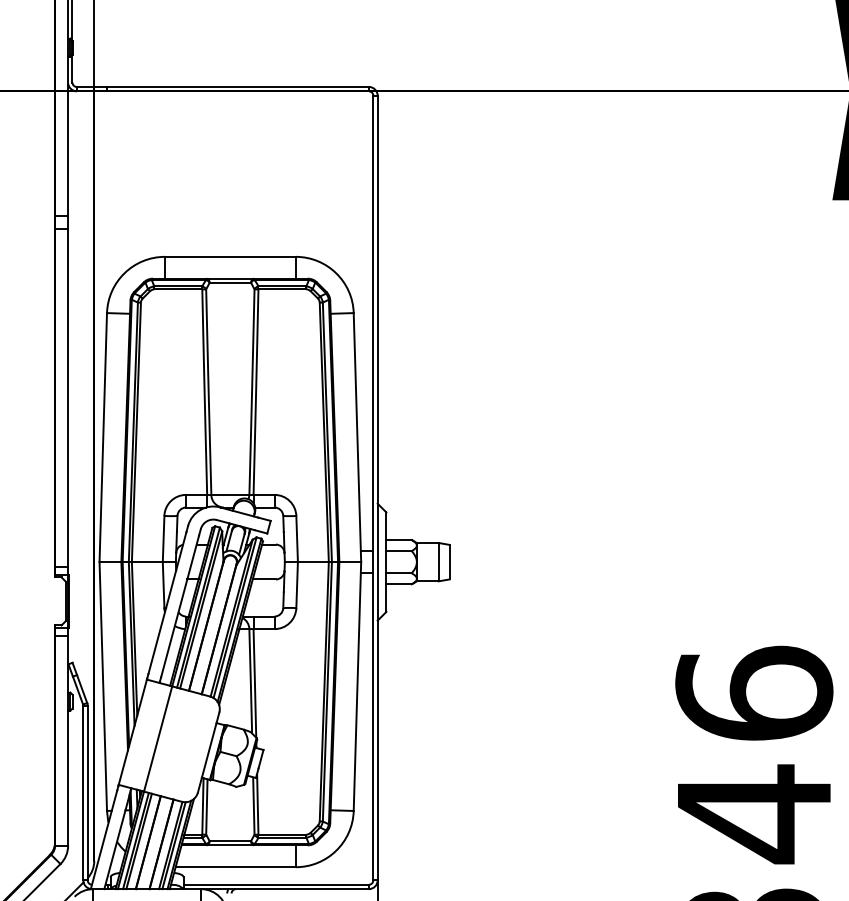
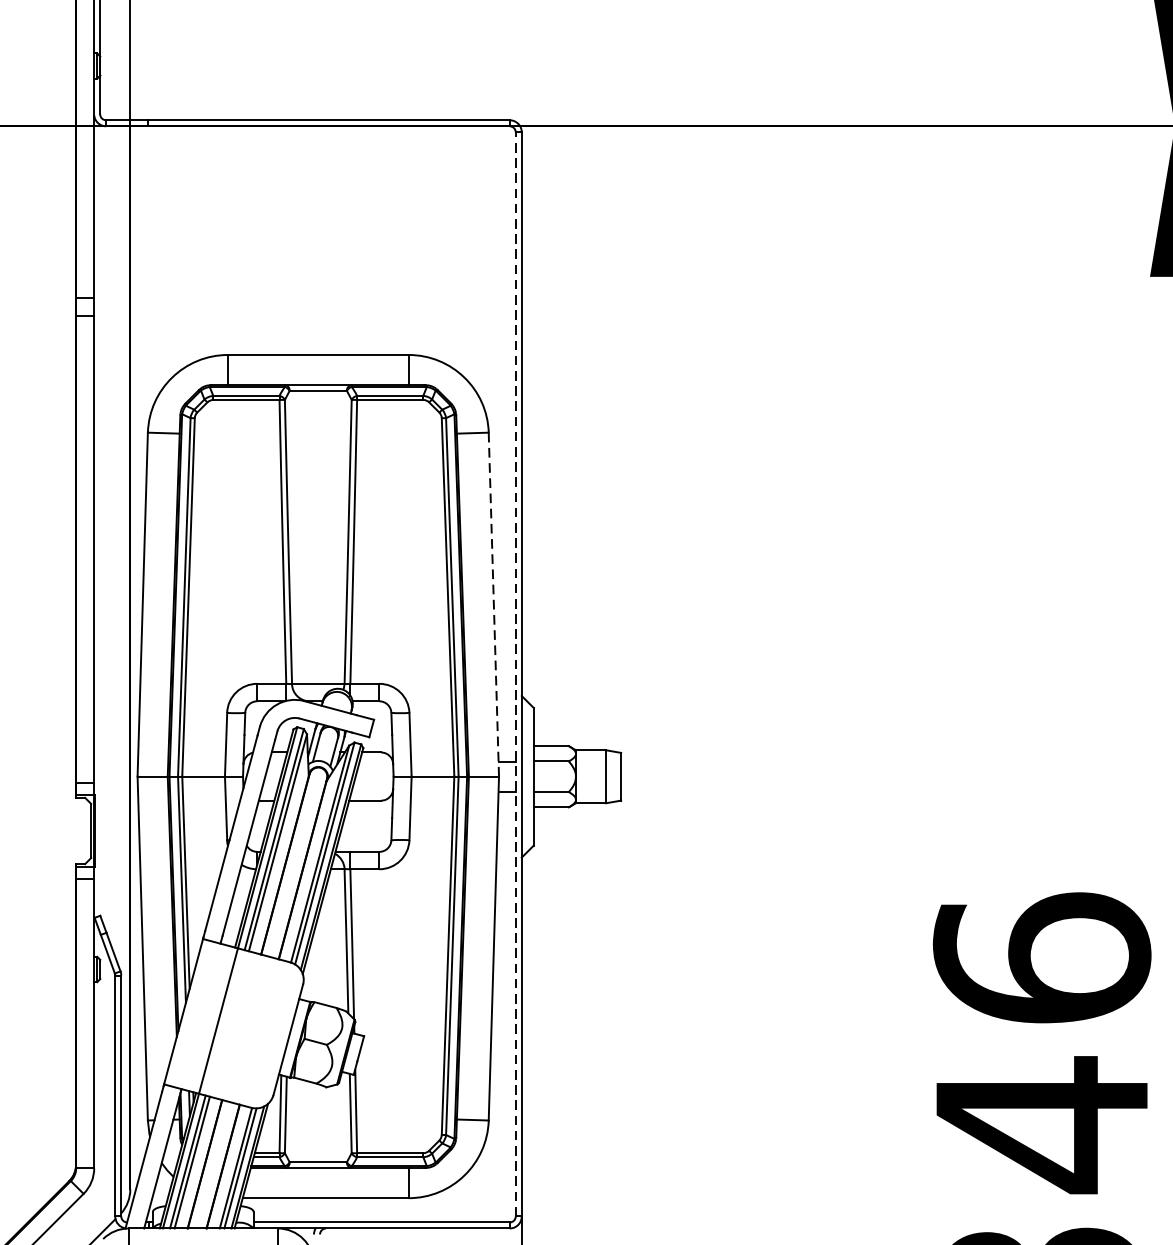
line: (357, 437) -> (493, 604), solid -> dashed
line: (373, 487) -> (516, 673), solid -> dashed

